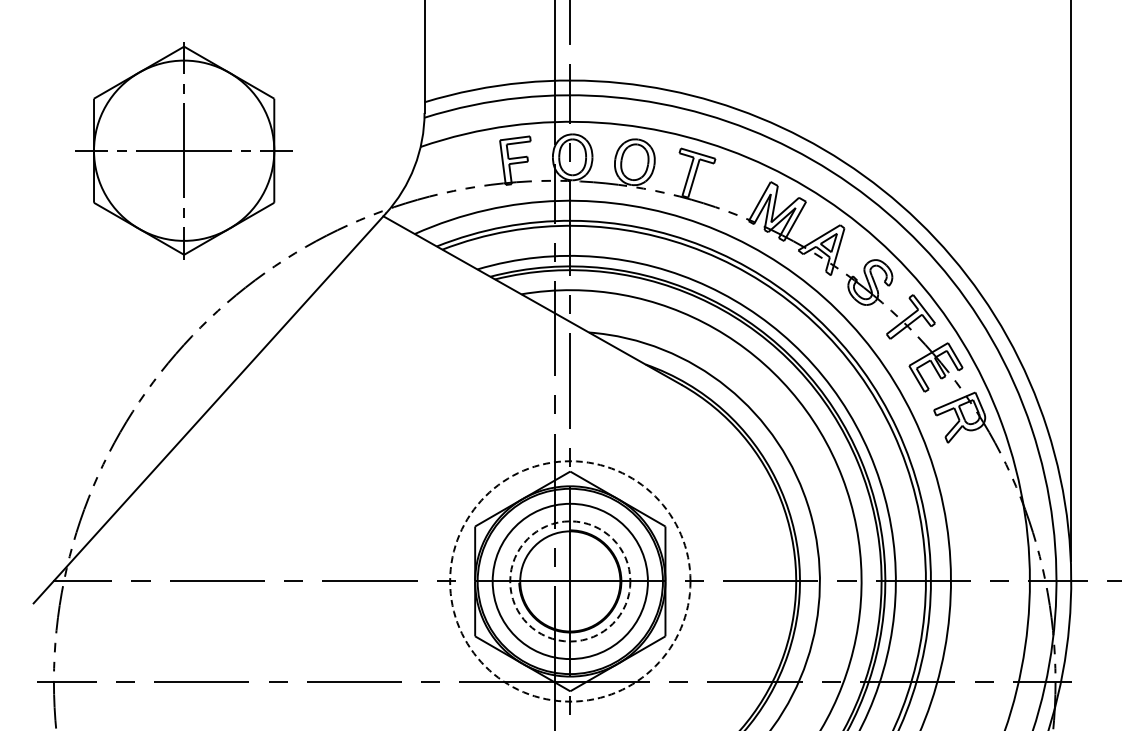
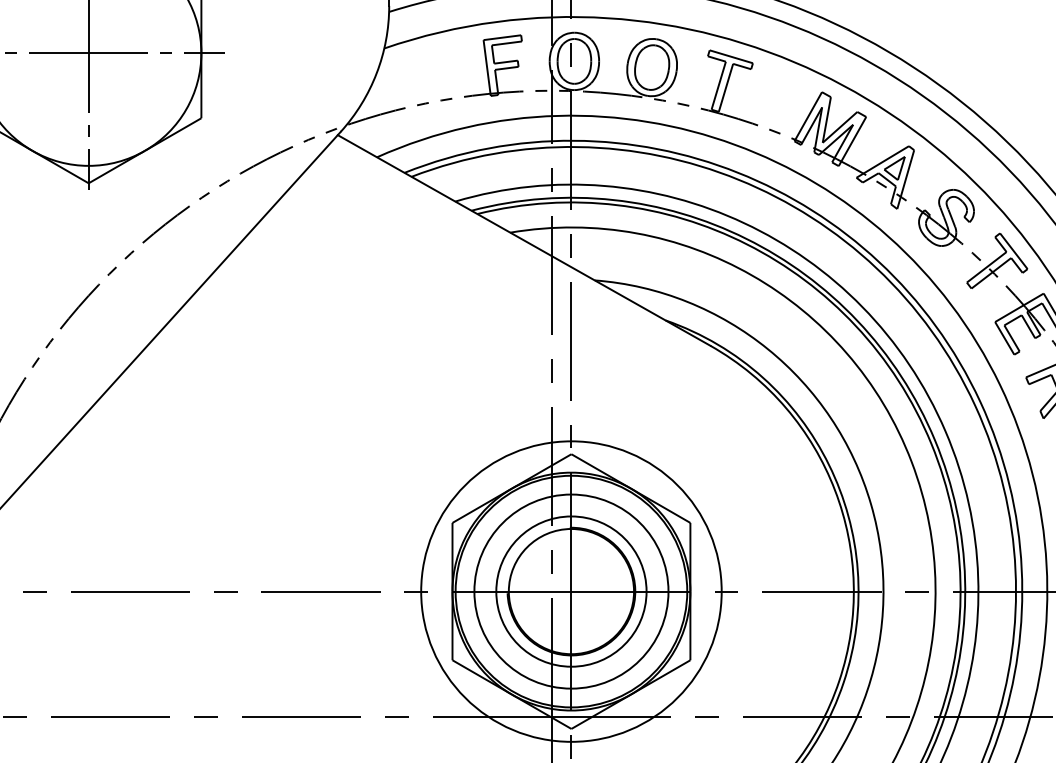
circle: (570, 581) -> (571, 591), dashed -> solid
circle: (570, 581) -> (571, 591), dashed -> solid

